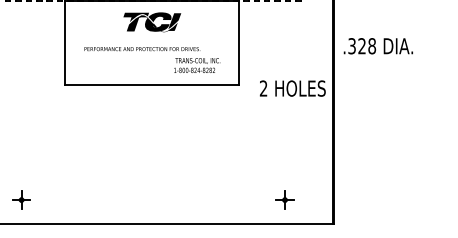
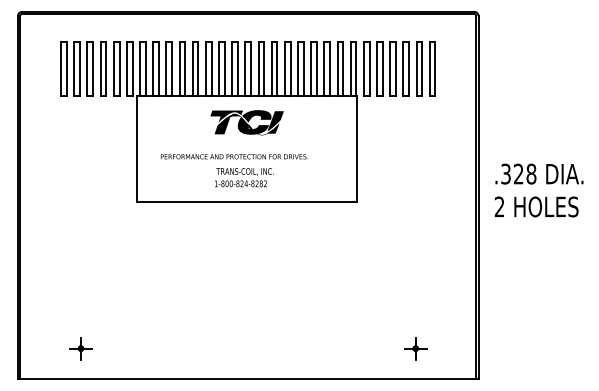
text: (378, 45) -> (539, 173), moved
text: (197, 65) -> (244, 177), moved
text: (292, 88) -> (536, 206), moved

